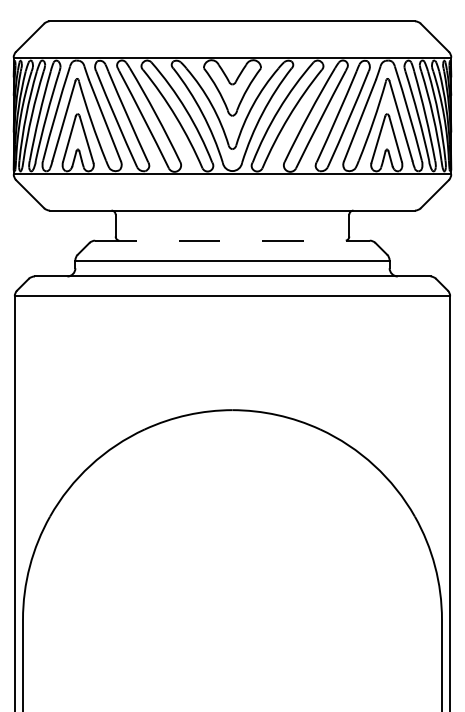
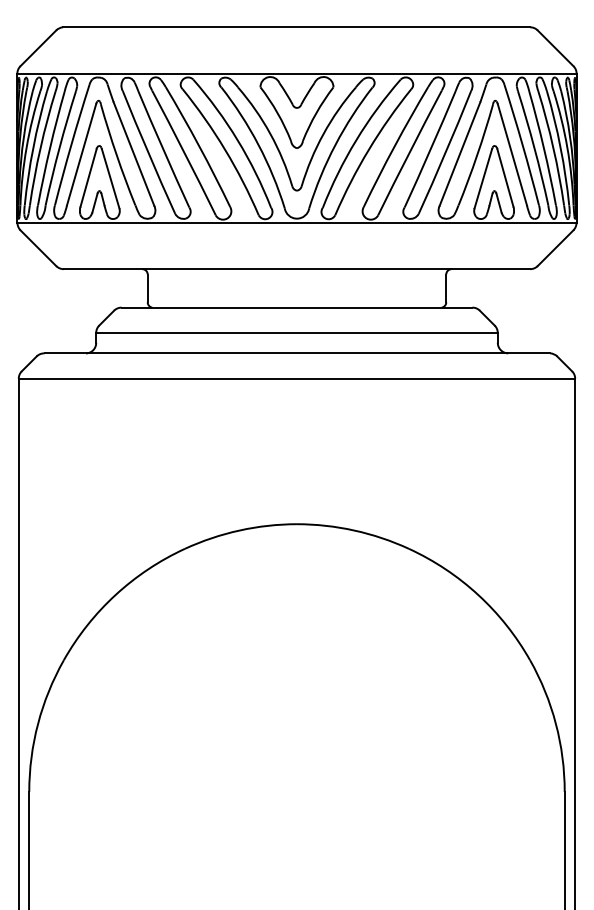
line: (232, 240) -> (297, 307), dashed -> solid

